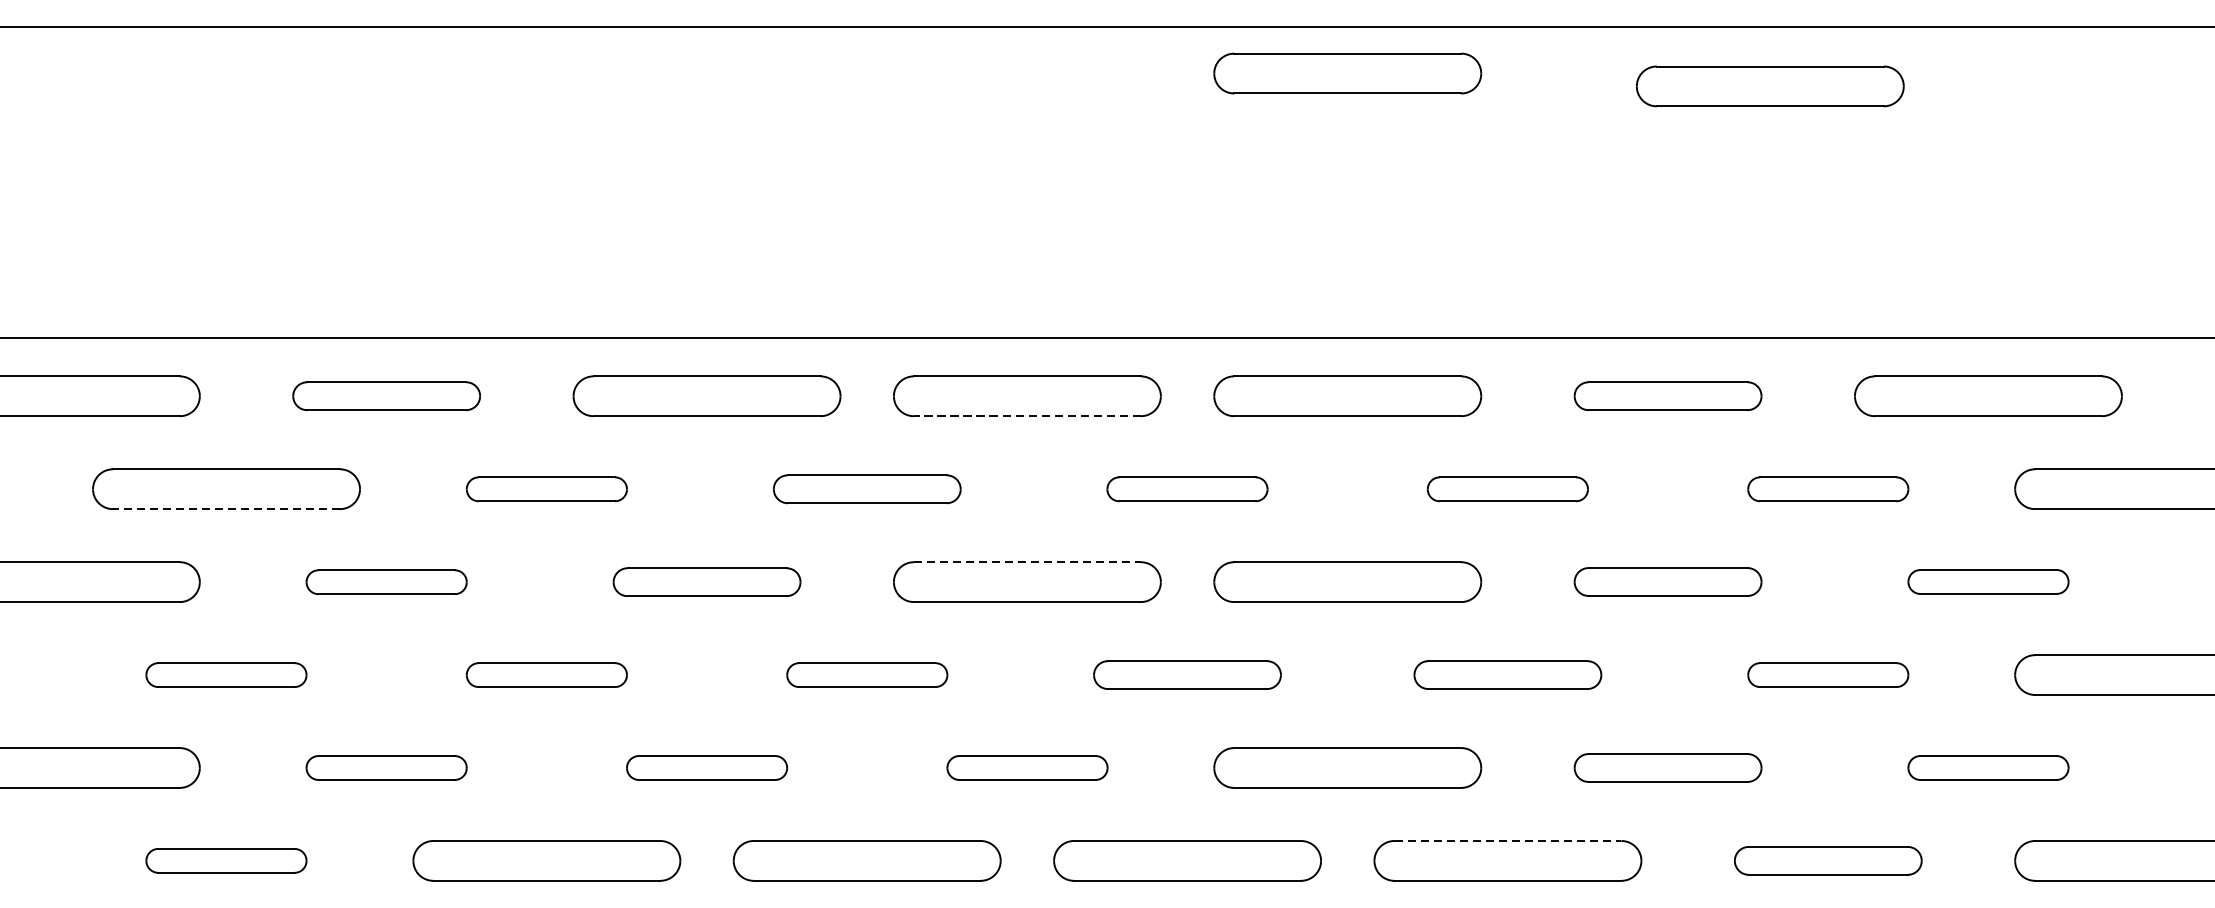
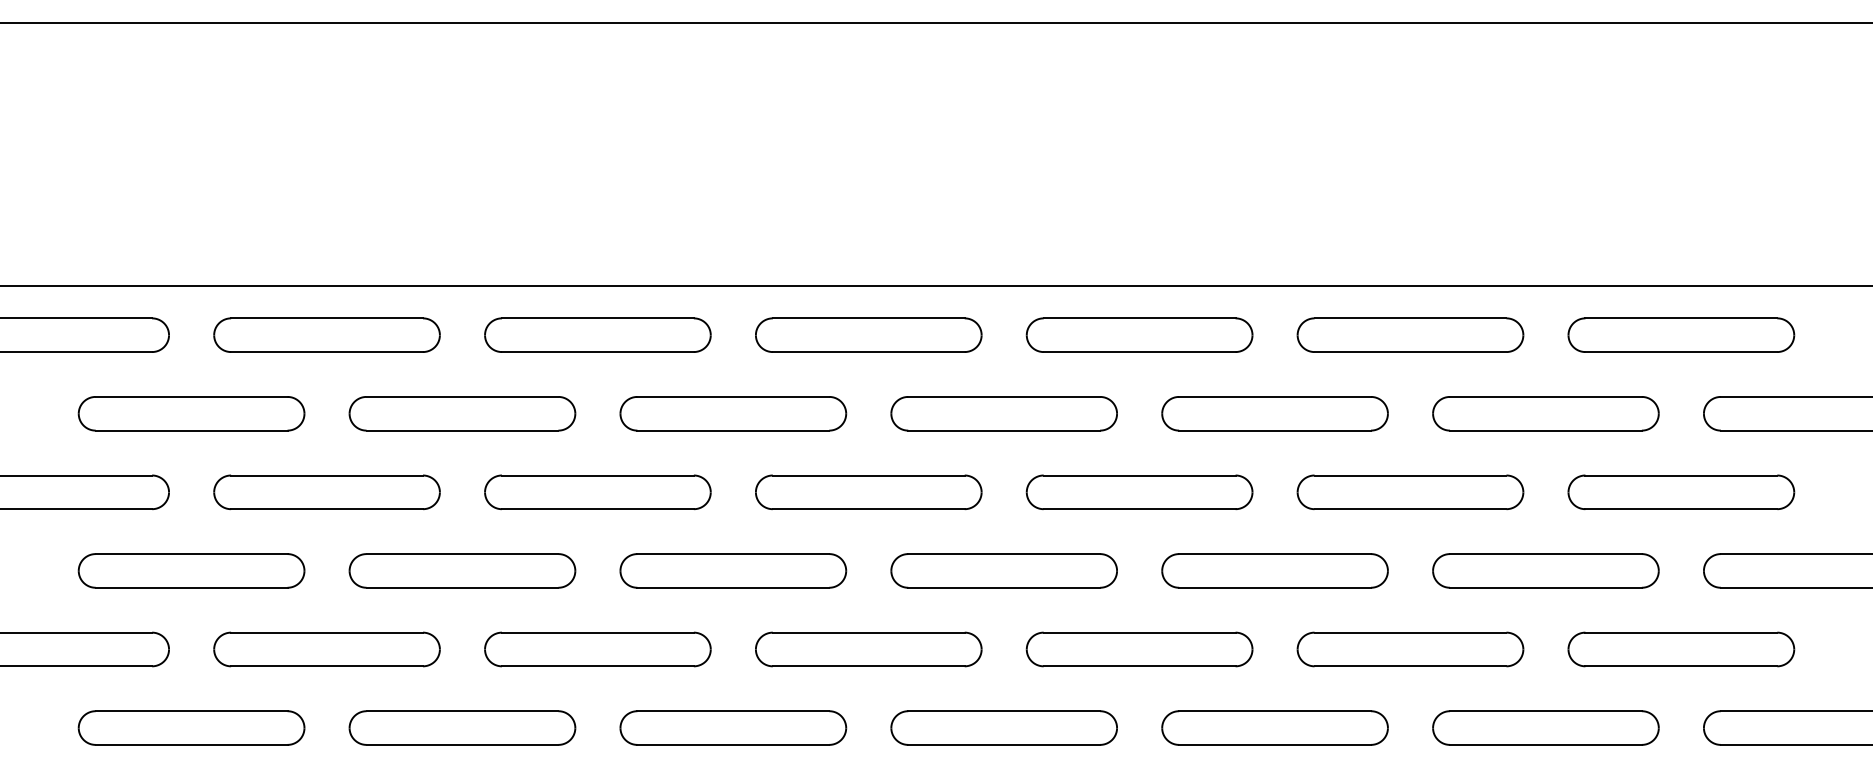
part: (1347, 73) -> (1139, 62), removed
part: (1769, 85) -> (1496, 72), removed
part: (386, 395) -> (326, 334), size x1.43
part: (1668, 395) -> (1410, 334), size x1.43
line: (1027, 416) -> (868, 352), dashed -> solid
part: (546, 488) -> (462, 413), size x1.67
part: (867, 488) -> (733, 413), size x1.43
part: (1186, 488) -> (1003, 413), size x1.67
part: (1507, 488) -> (1274, 413), size x1.67
part: (1827, 488) -> (1545, 413), size x1.67
line: (226, 508) -> (191, 430), dashed -> solid
line: (1027, 562) -> (868, 475), dashed -> solid
part: (1668, 581) -> (1410, 491), size x1.43
part: (1988, 581) -> (1681, 491), size x1.67
part: (386, 582) -> (326, 492), size x1.67
part: (706, 582) -> (597, 492), size x1.43
part: (226, 674) -> (191, 570), size x1.67
part: (546, 674) -> (462, 570), size x1.67
part: (867, 674) -> (733, 570), size x1.67
part: (1186, 674) -> (1003, 570), size x1.43
part: (1507, 674) -> (1274, 570), size x1.43
part: (1827, 674) -> (1545, 570), size x1.67
part: (386, 768) -> (326, 649), size x1.67
part: (706, 768) -> (597, 649), size x1.67
part: (1027, 768) -> (868, 649), size x1.67
part: (1668, 768) -> (1410, 649), size x1.43
part: (1988, 768) -> (1681, 649), size x1.67
line: (1508, 841) -> (1275, 711), dashed -> solid
part: (226, 860) -> (191, 727), size x1.67
part: (1827, 860) -> (1545, 727), size x1.43

